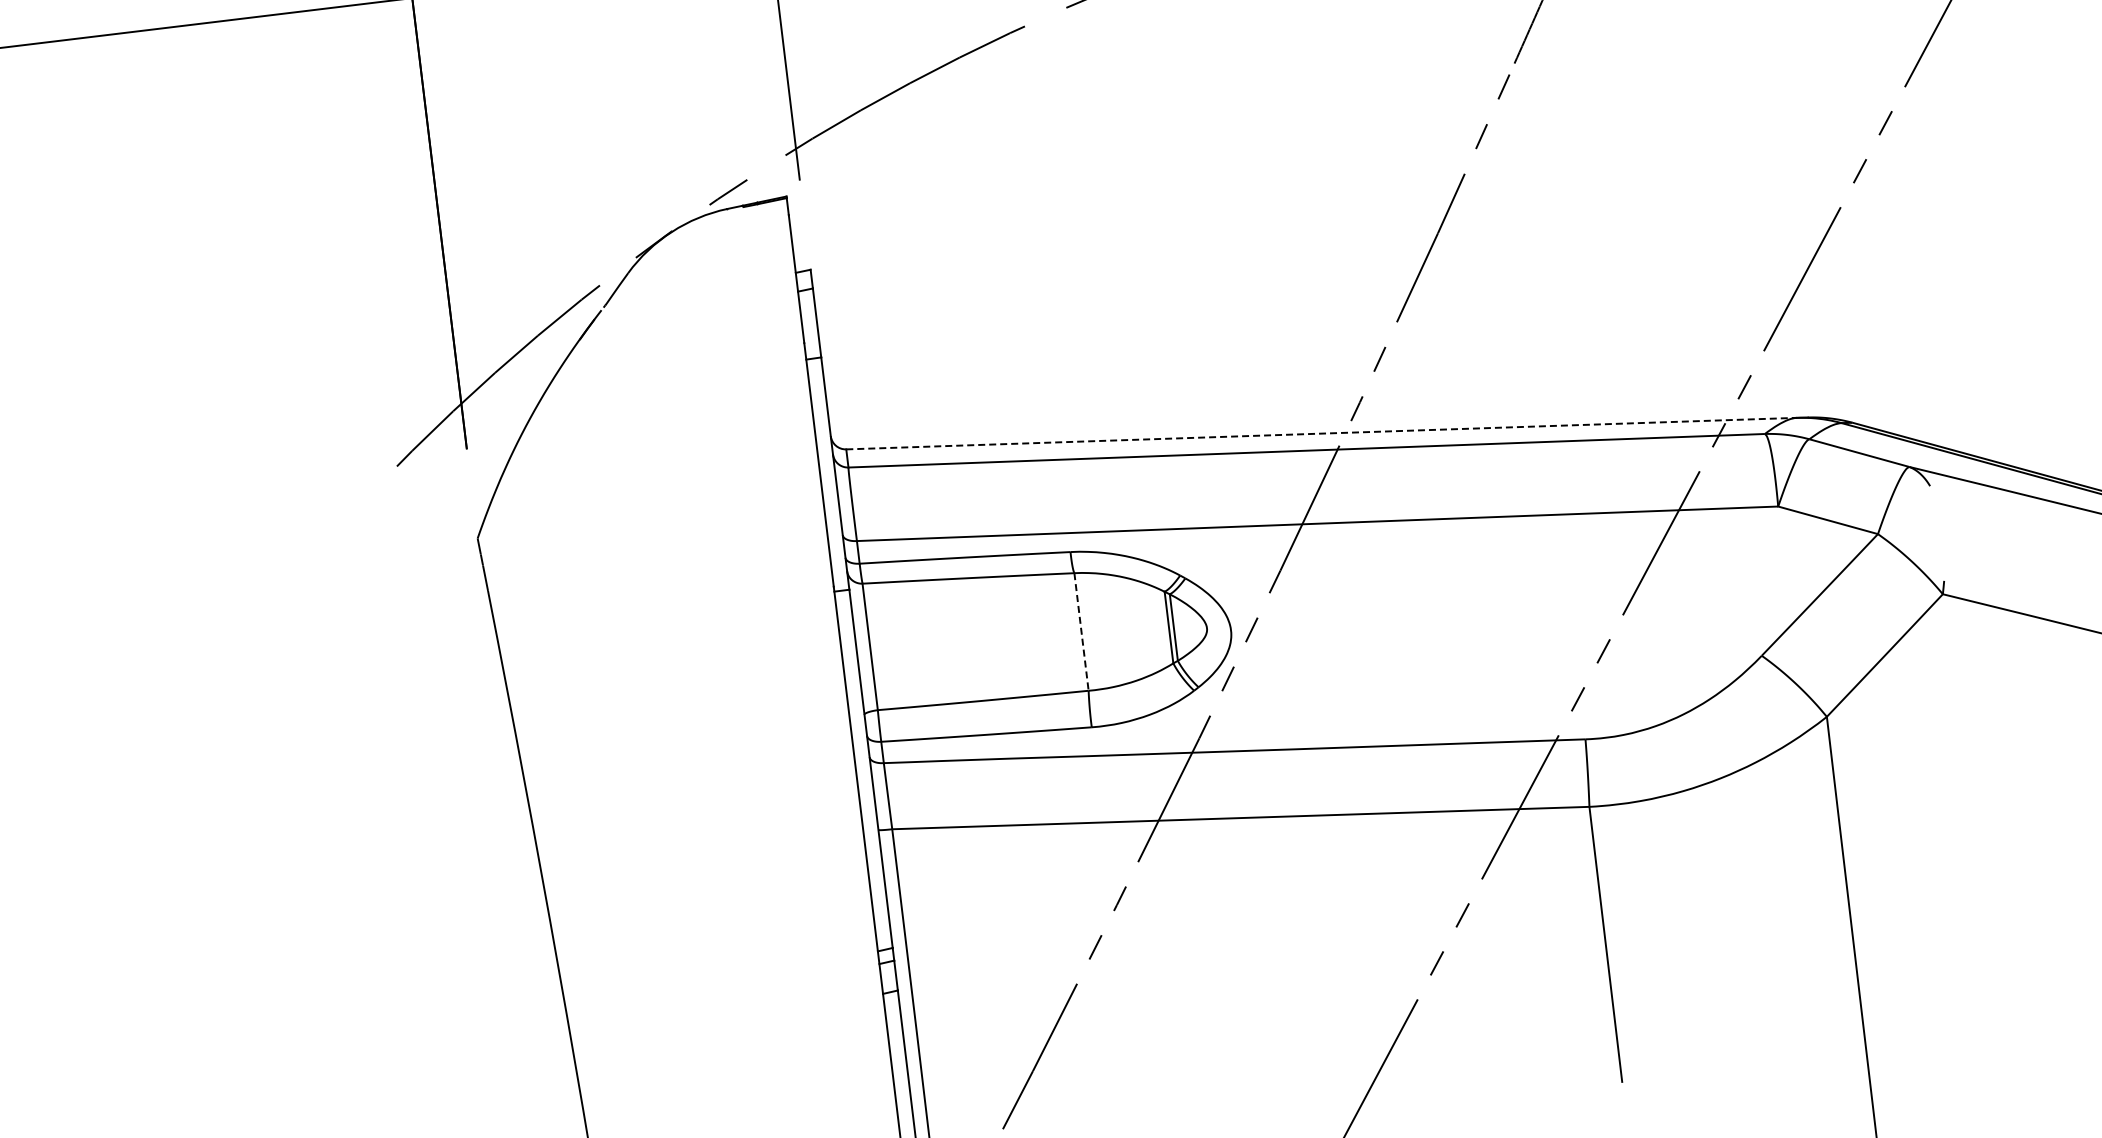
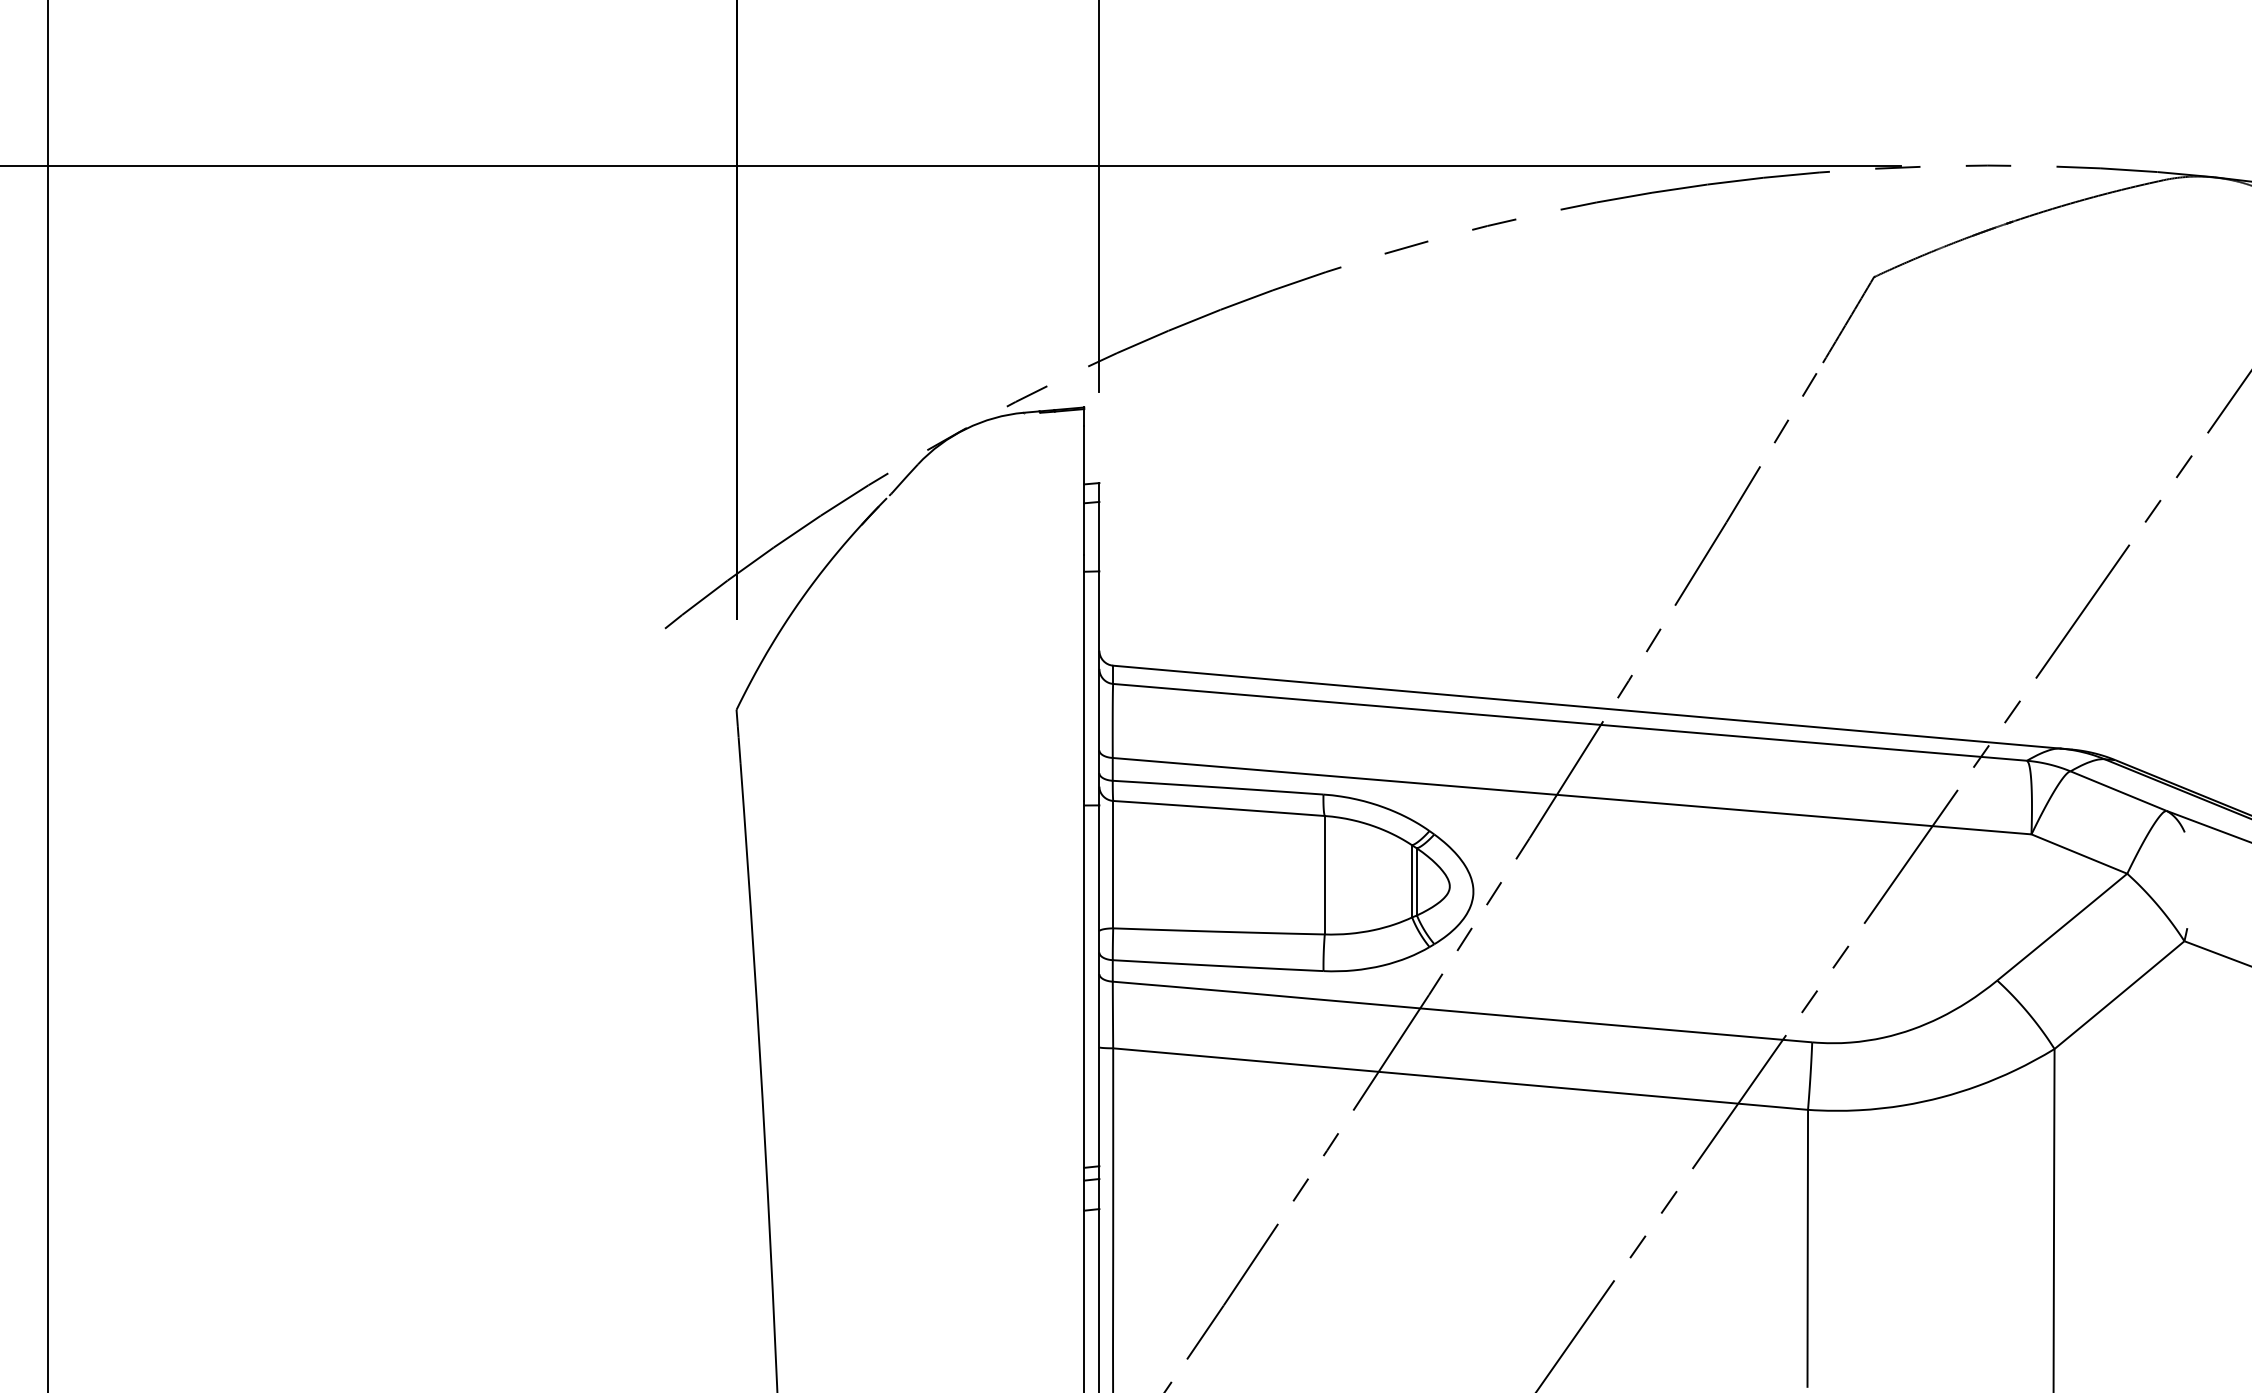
line: (1321, 434) -> (1586, 707), dashed -> solid
line: (1081, 632) -> (1324, 875), dashed -> solid

